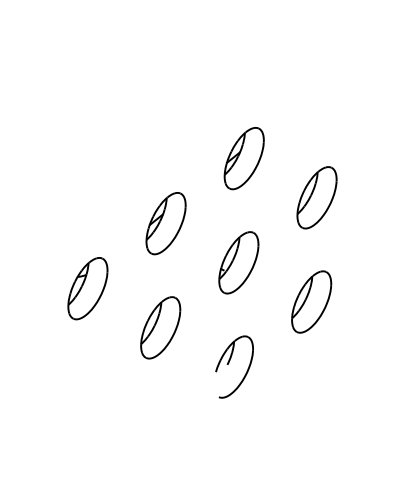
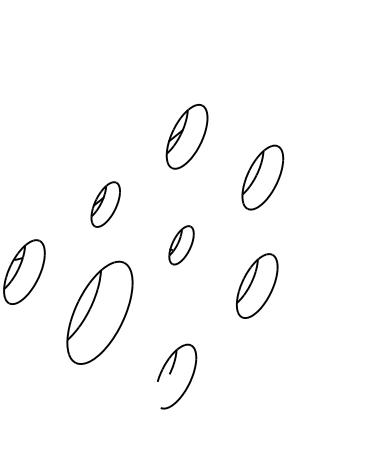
part: (165, 223) -> (105, 204), size x0.7
part: (238, 262) -> (181, 244), size x0.6
part: (160, 327) -> (99, 312), size x1.6
part: (234, 366) -> (176, 376), moved

